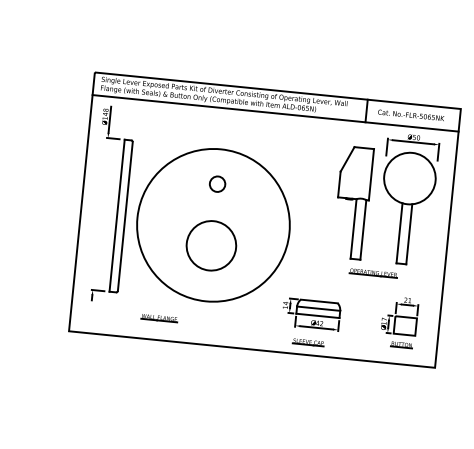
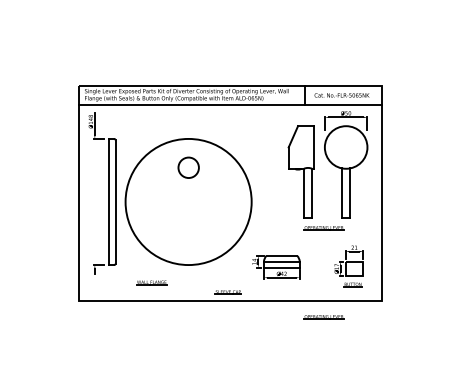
circle: (217, 183) -> (188, 167), size x1.6
circle: (211, 245) -> (188, 218), removed
line: (307, 342) -> (227, 292), moved
line: (362, 380) -> (323, 317), added

